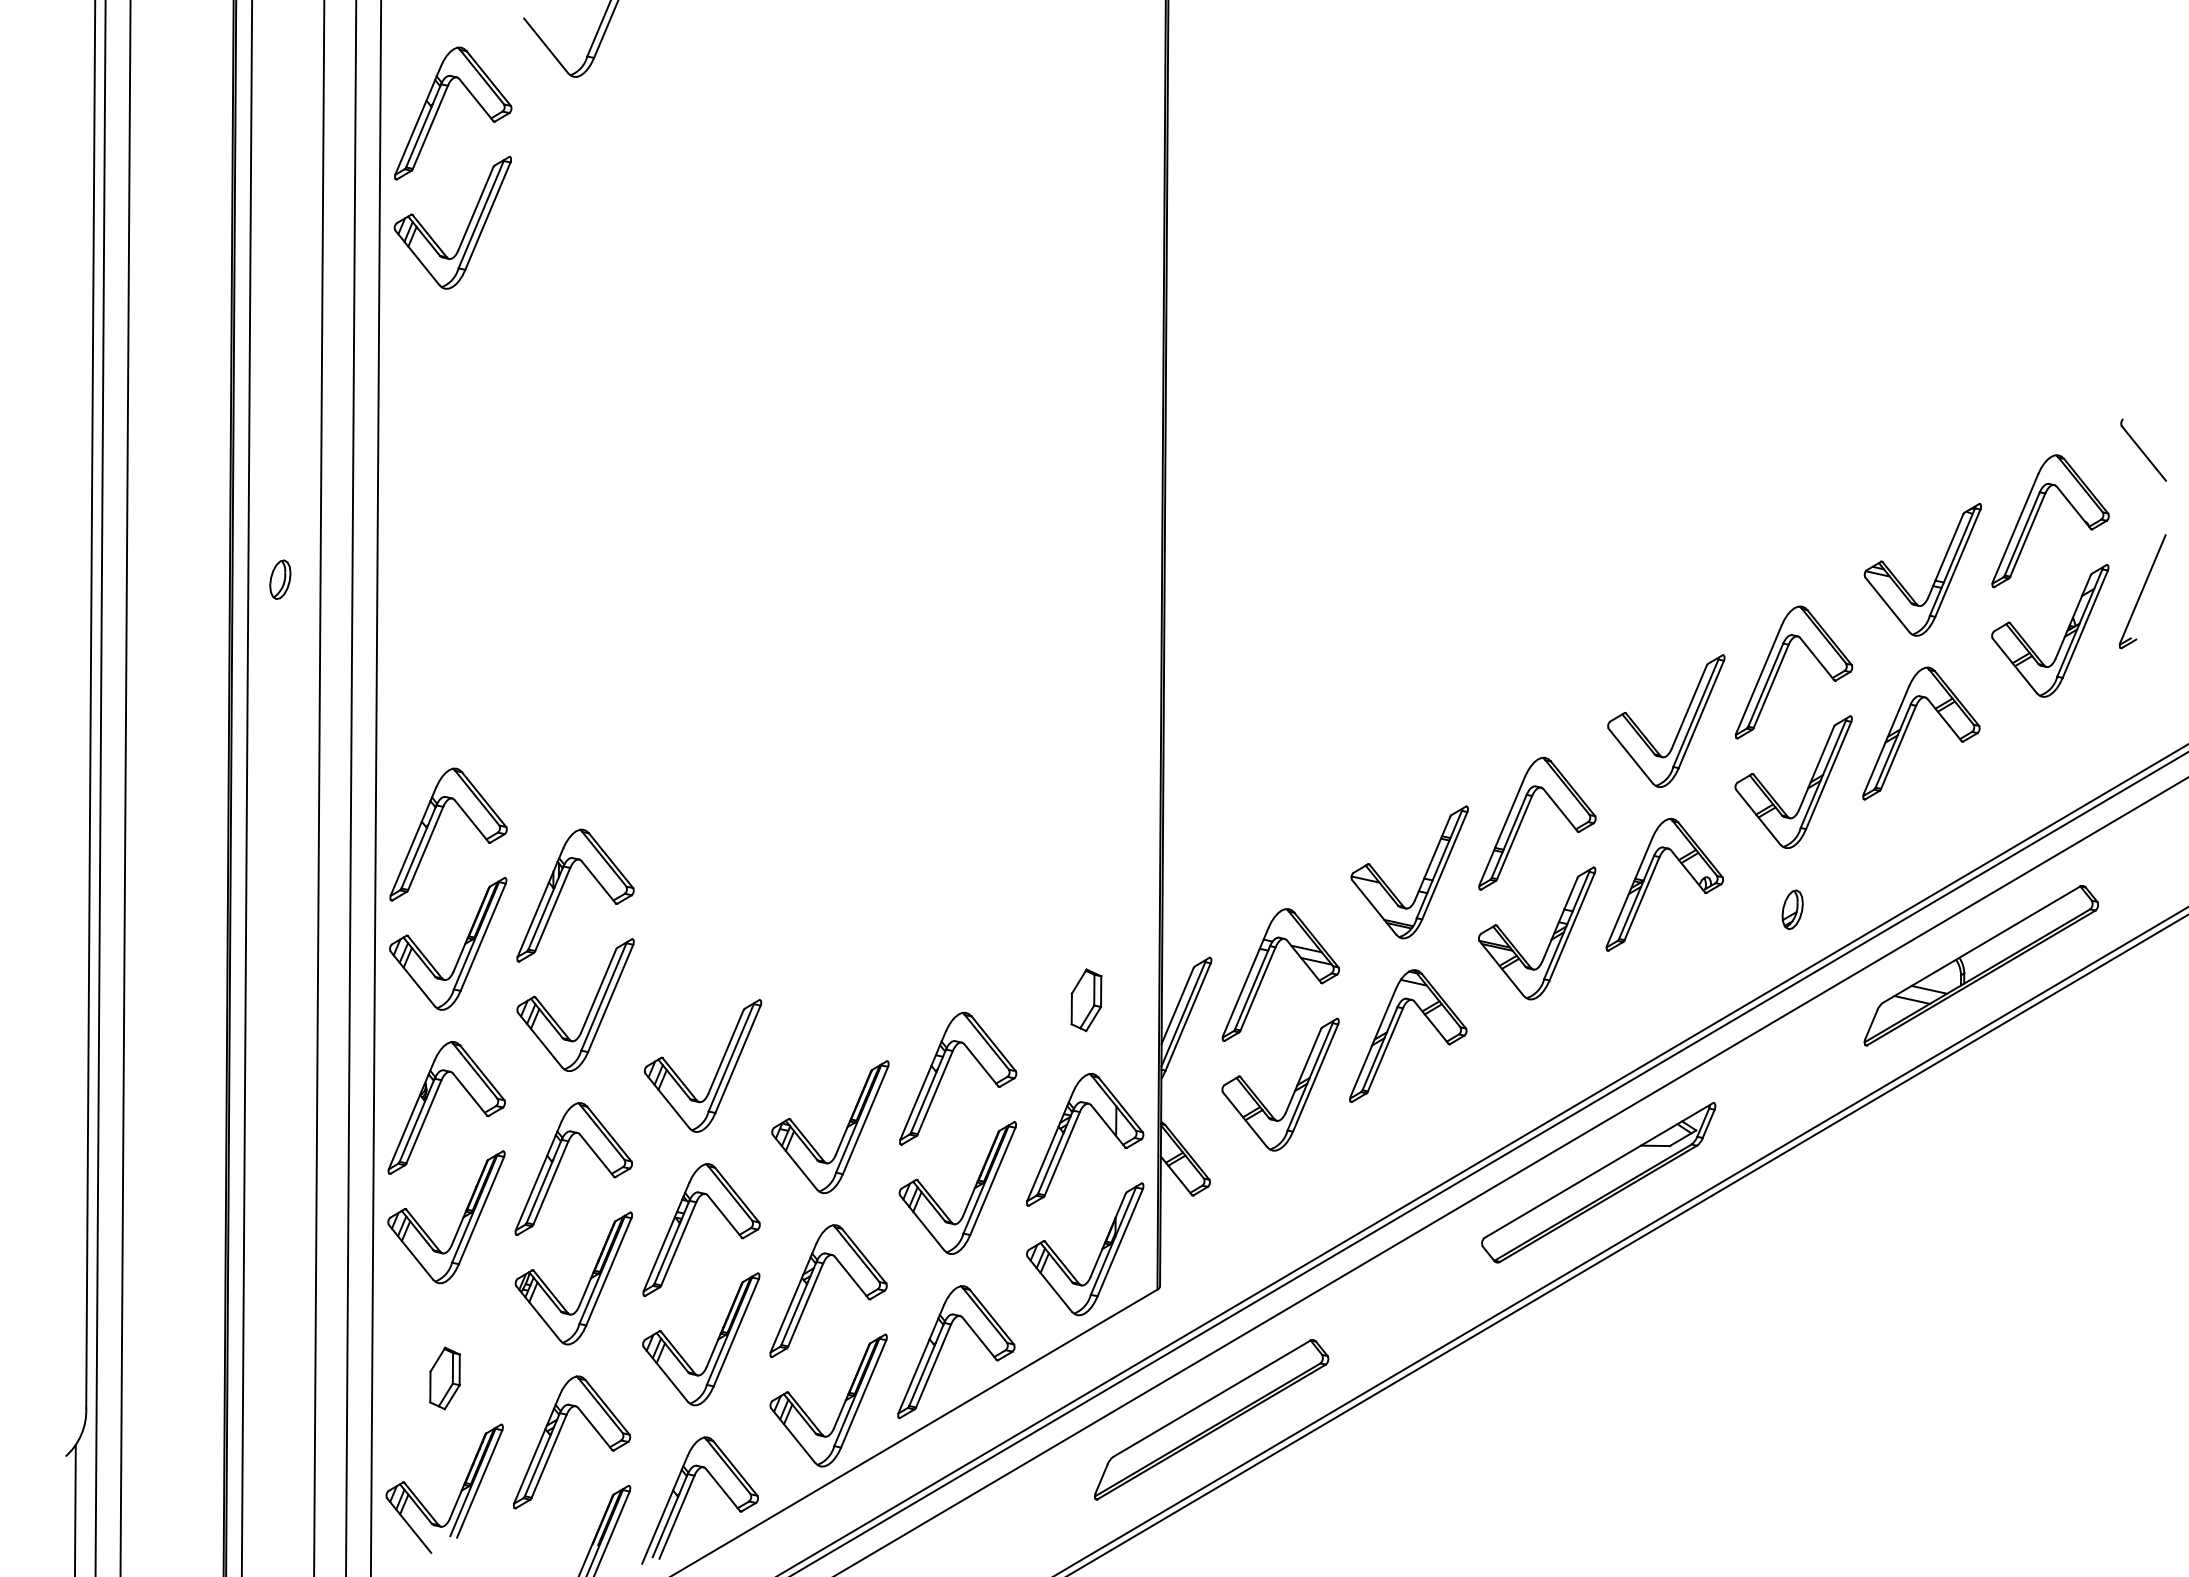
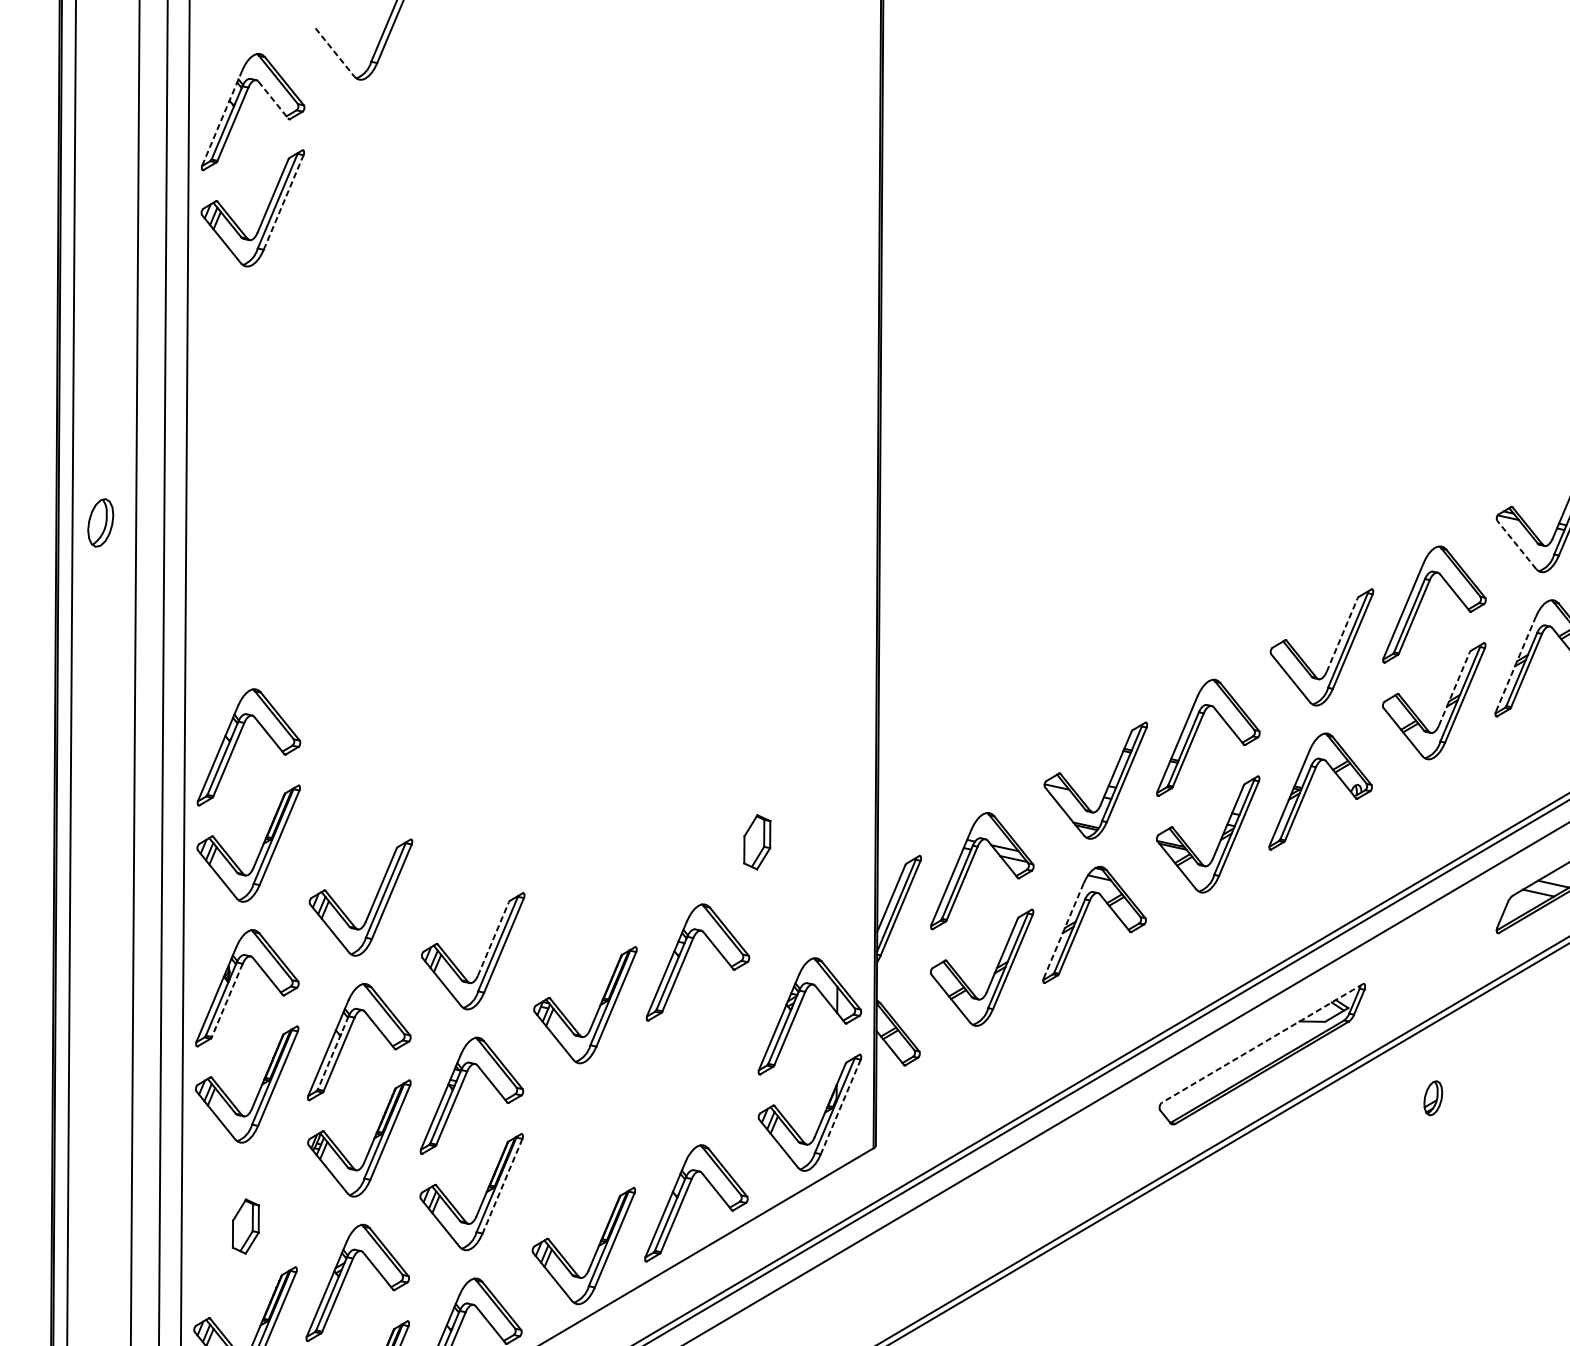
line: (546, 46) -> (335, 52), solid -> dashed
line: (476, 100) -> (273, 100), solid -> dashed
line: (418, 120) -> (222, 118), solid -> dashed
line: (488, 215) -> (284, 201), solid -> dashed
part: (280, 579) -> (100, 522), size x1.4
line: (1887, 604) -> (1516, 544), solid -> dashed
line: (1689, 706) -> (1342, 634), solid -> dashed
line: (1886, 739) -> (1515, 663), solid -> dashed
line: (1816, 767) -> (1454, 688), solid -> dashed
part: (562, 889) -> (349, 795), removed
part: (1792, 909) -> (1433, 1097), moved
part: (1086, 1000) -> (757, 842), moved
line: (1373, 1043) -> (1063, 931), solid -> dashed
line: (726, 1051) -> (493, 938), solid -> dashed
line: (423, 1122) -> (226, 1001), solid -> dashed
line: (1598, 1170) -> (1262, 1043), solid -> dashed
line: (544, 1181) -> (333, 1053), solid -> dashed
part: (971, 1193) -> (709, 1063), removed
line: (1120, 1243) -> (841, 1107), solid -> dashed
part: (815, 1284) -> (572, 1143), removed
line: (736, 1333) -> (502, 1186), solid -> dashed
part: (1211, 1419) -> (921, 1262), removed

